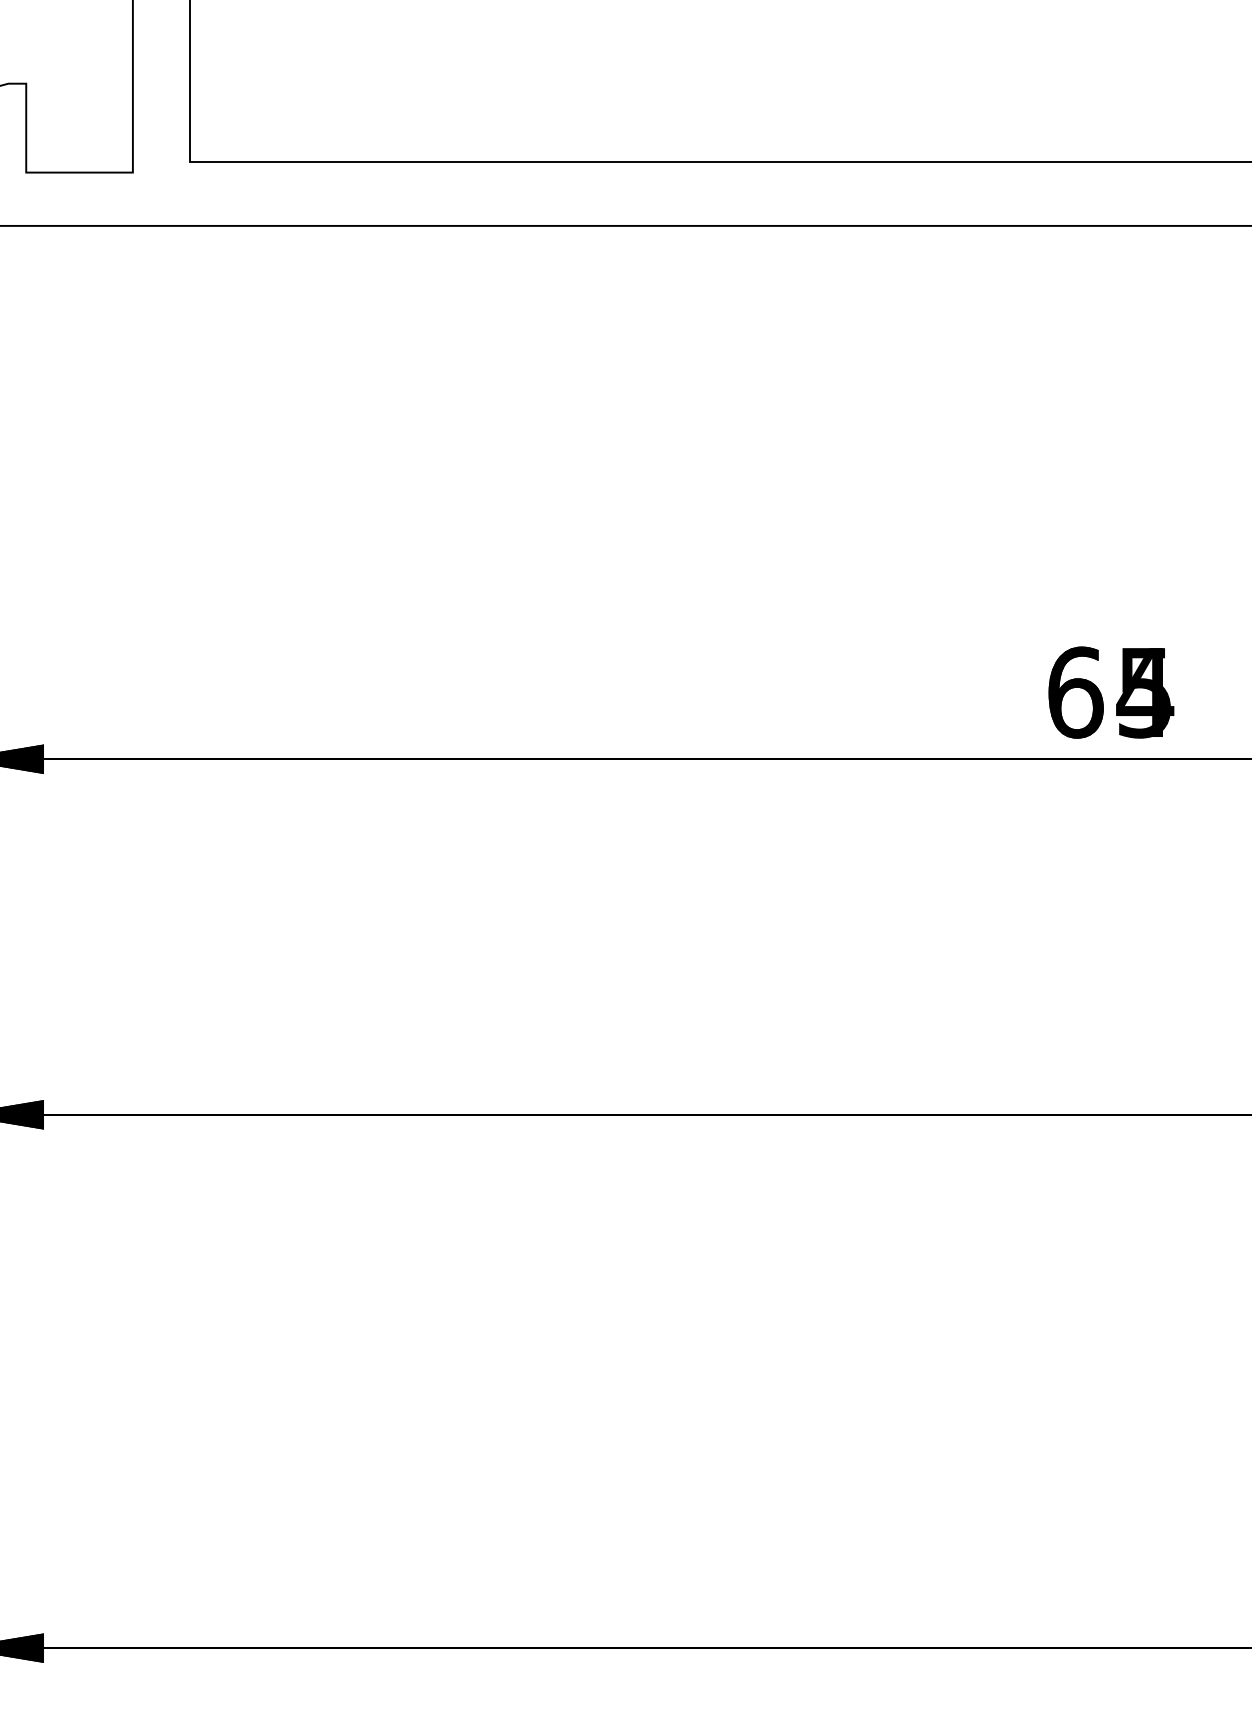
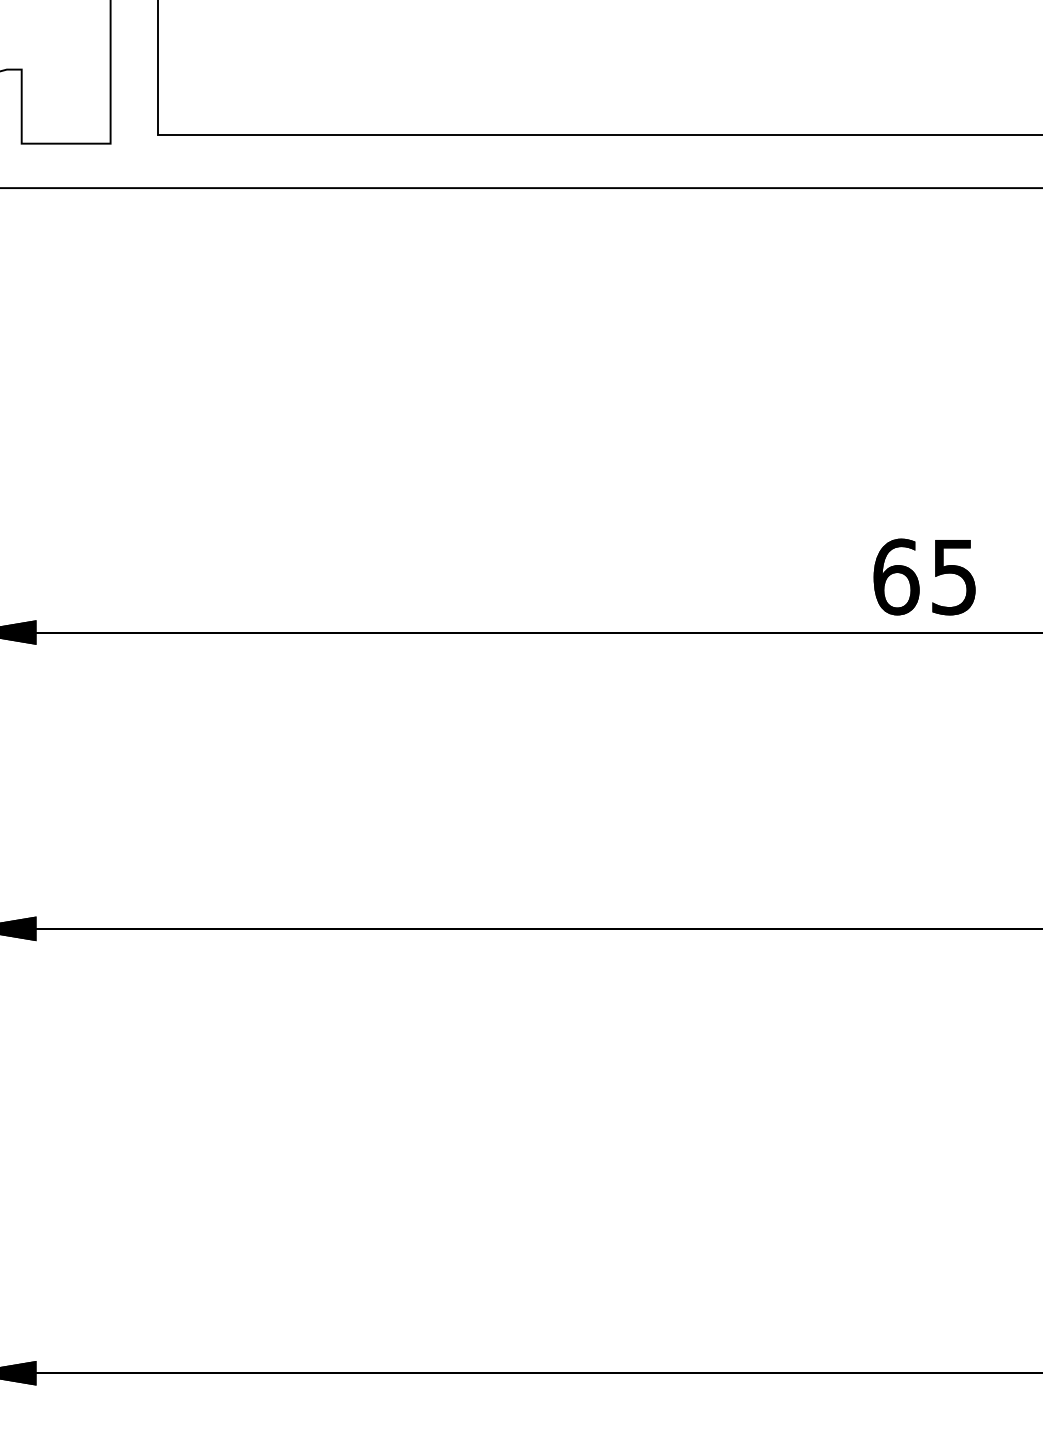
text: (1145, 693) -> (954, 577), 64 -> 65

